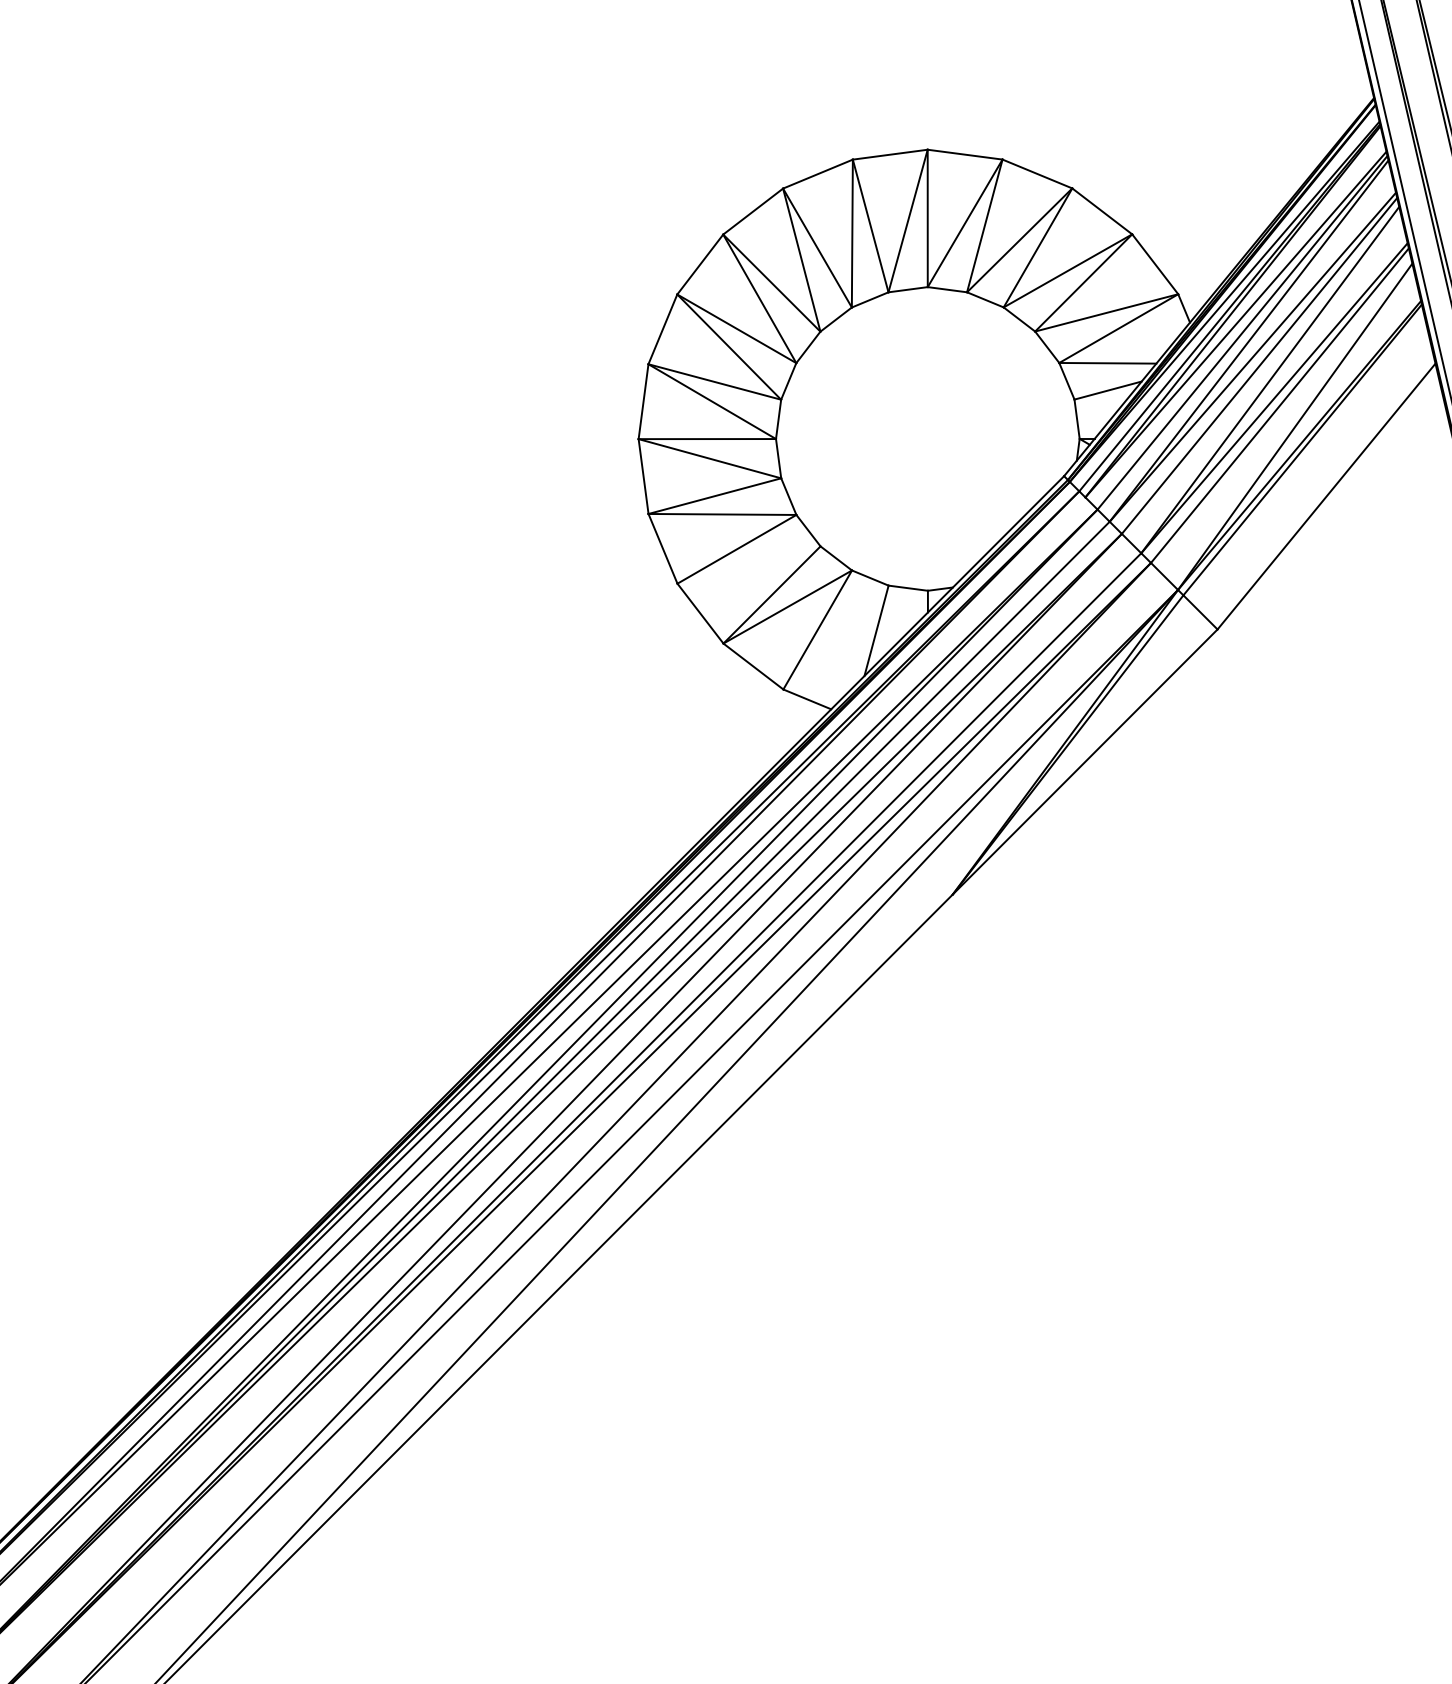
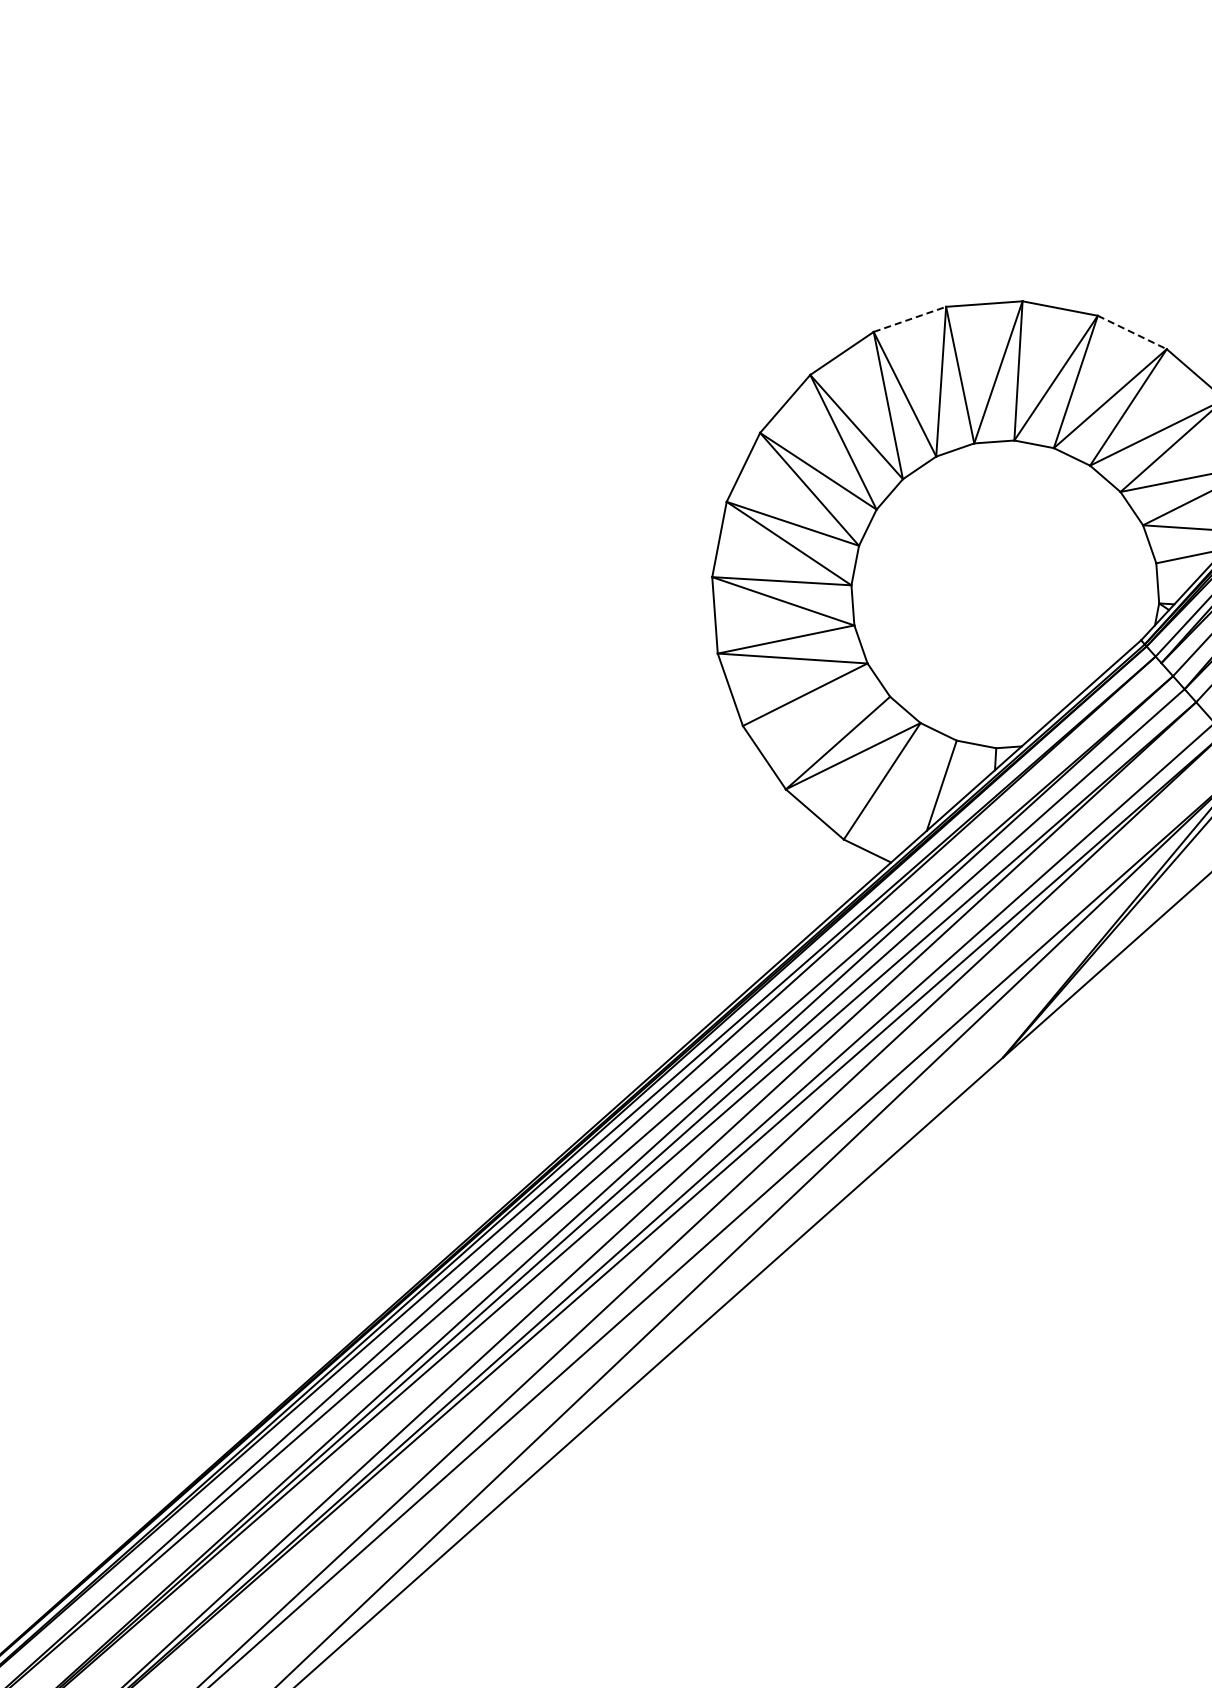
line: (817, 174) -> (909, 319), solid -> dashed
line: (1037, 174) -> (1132, 333), solid -> dashed

